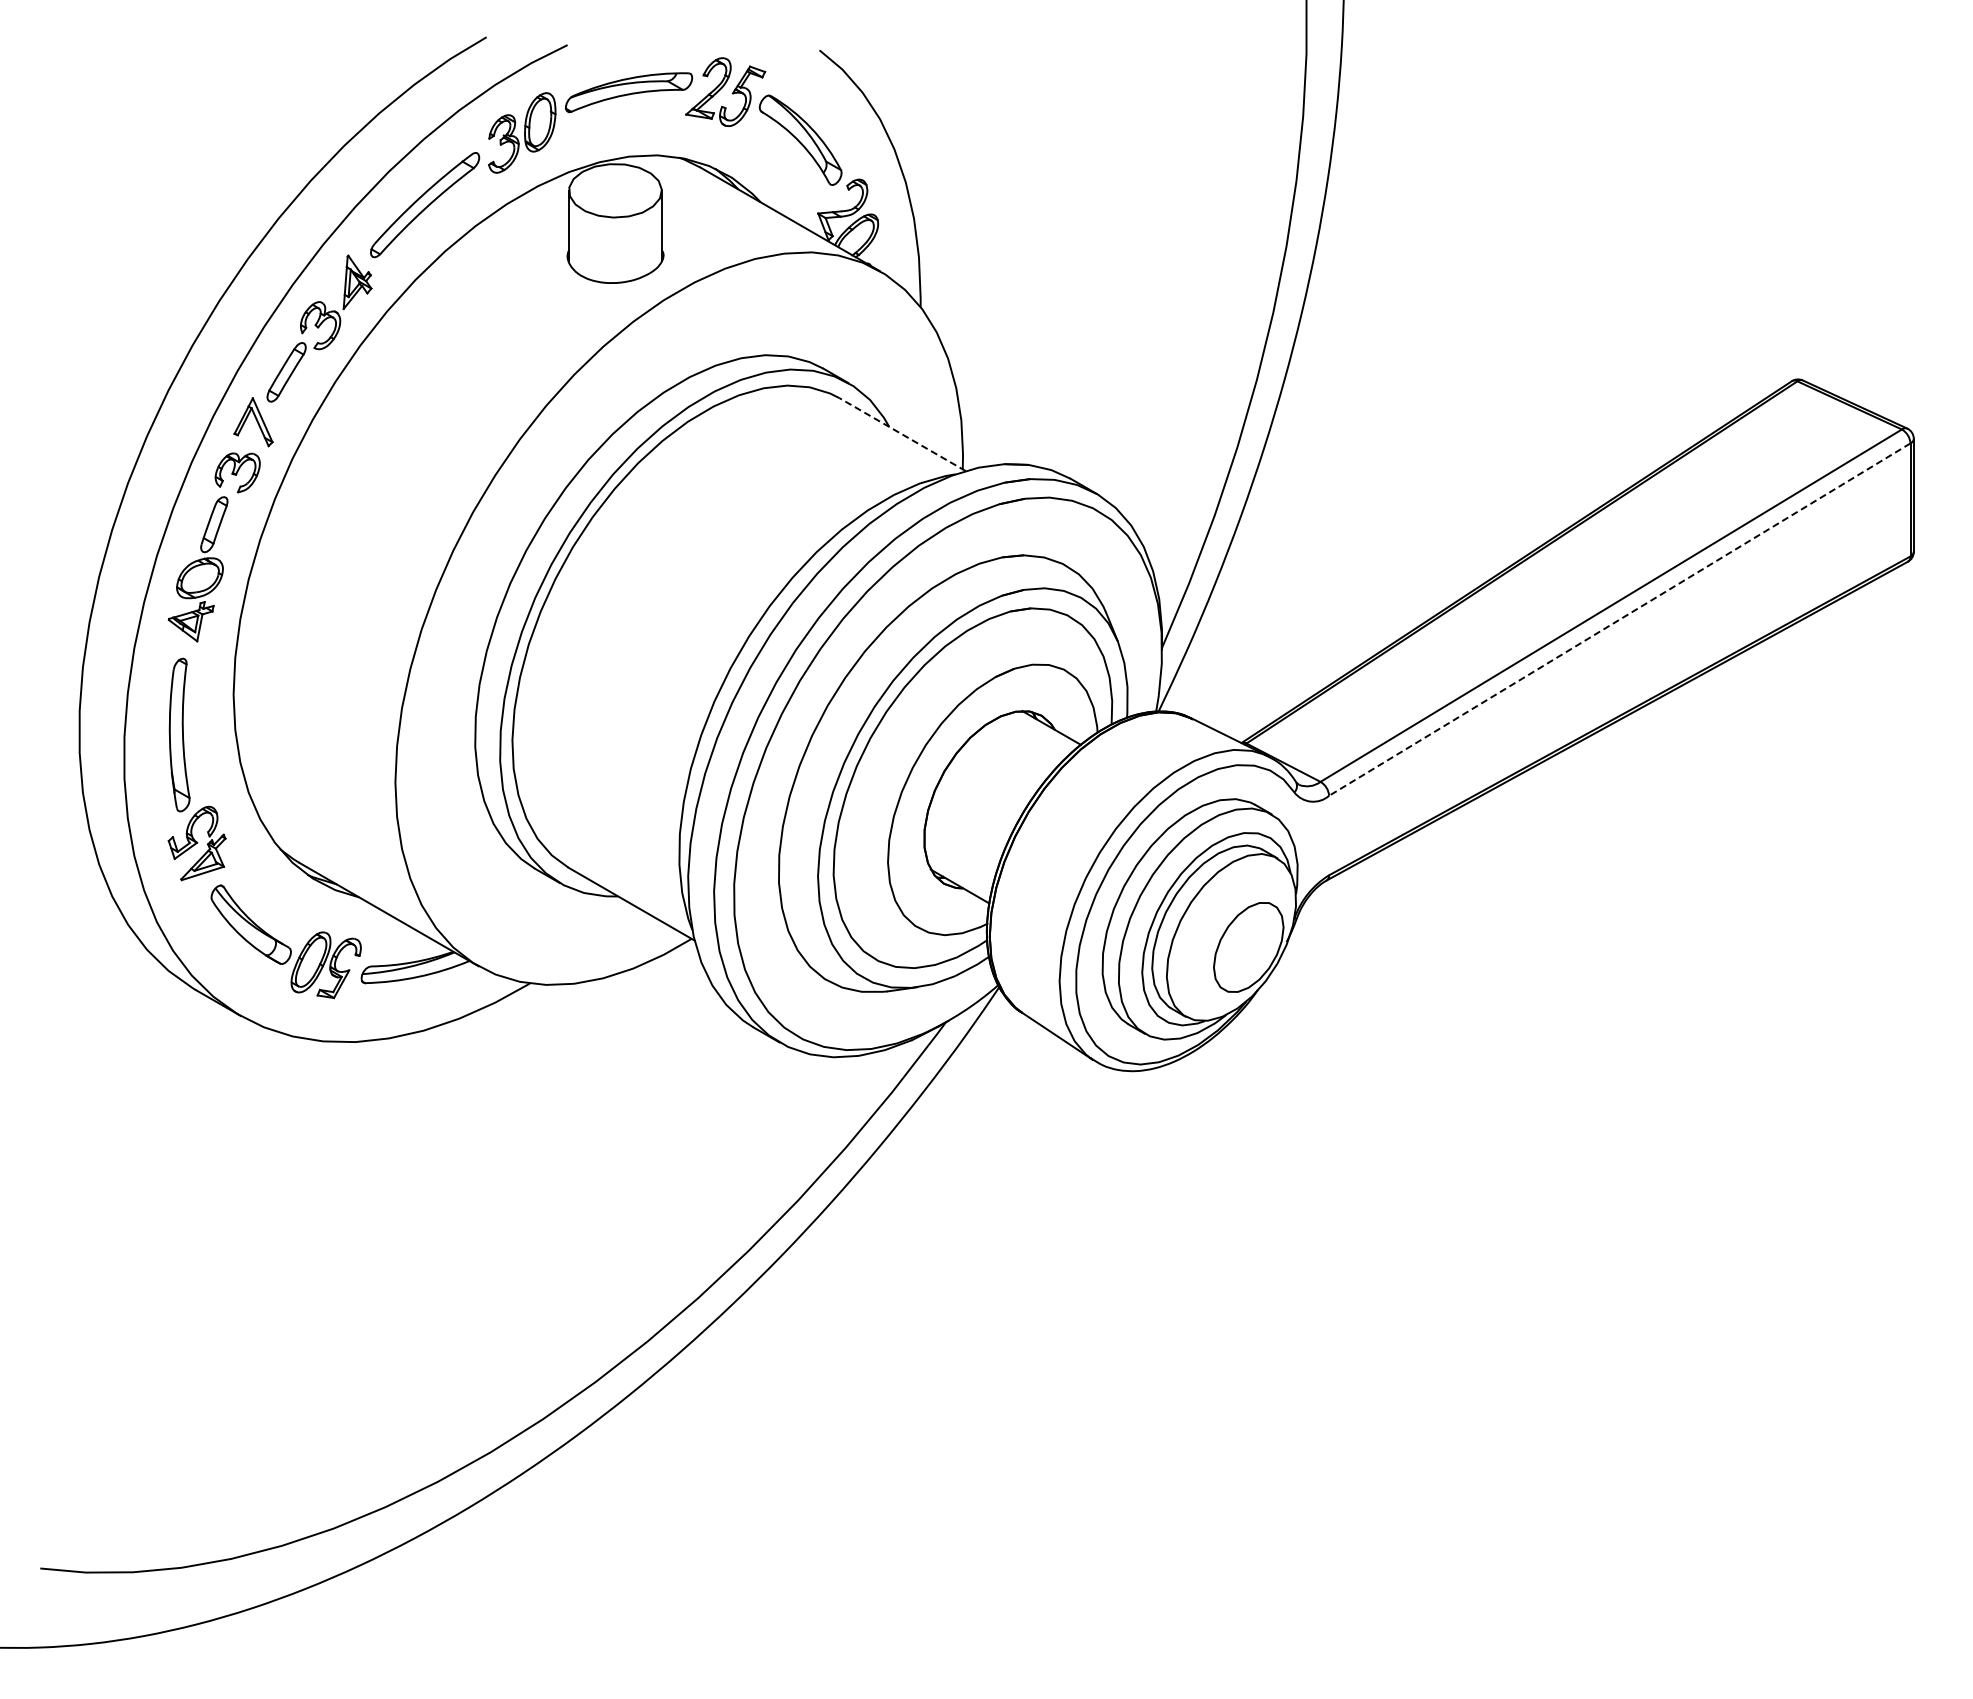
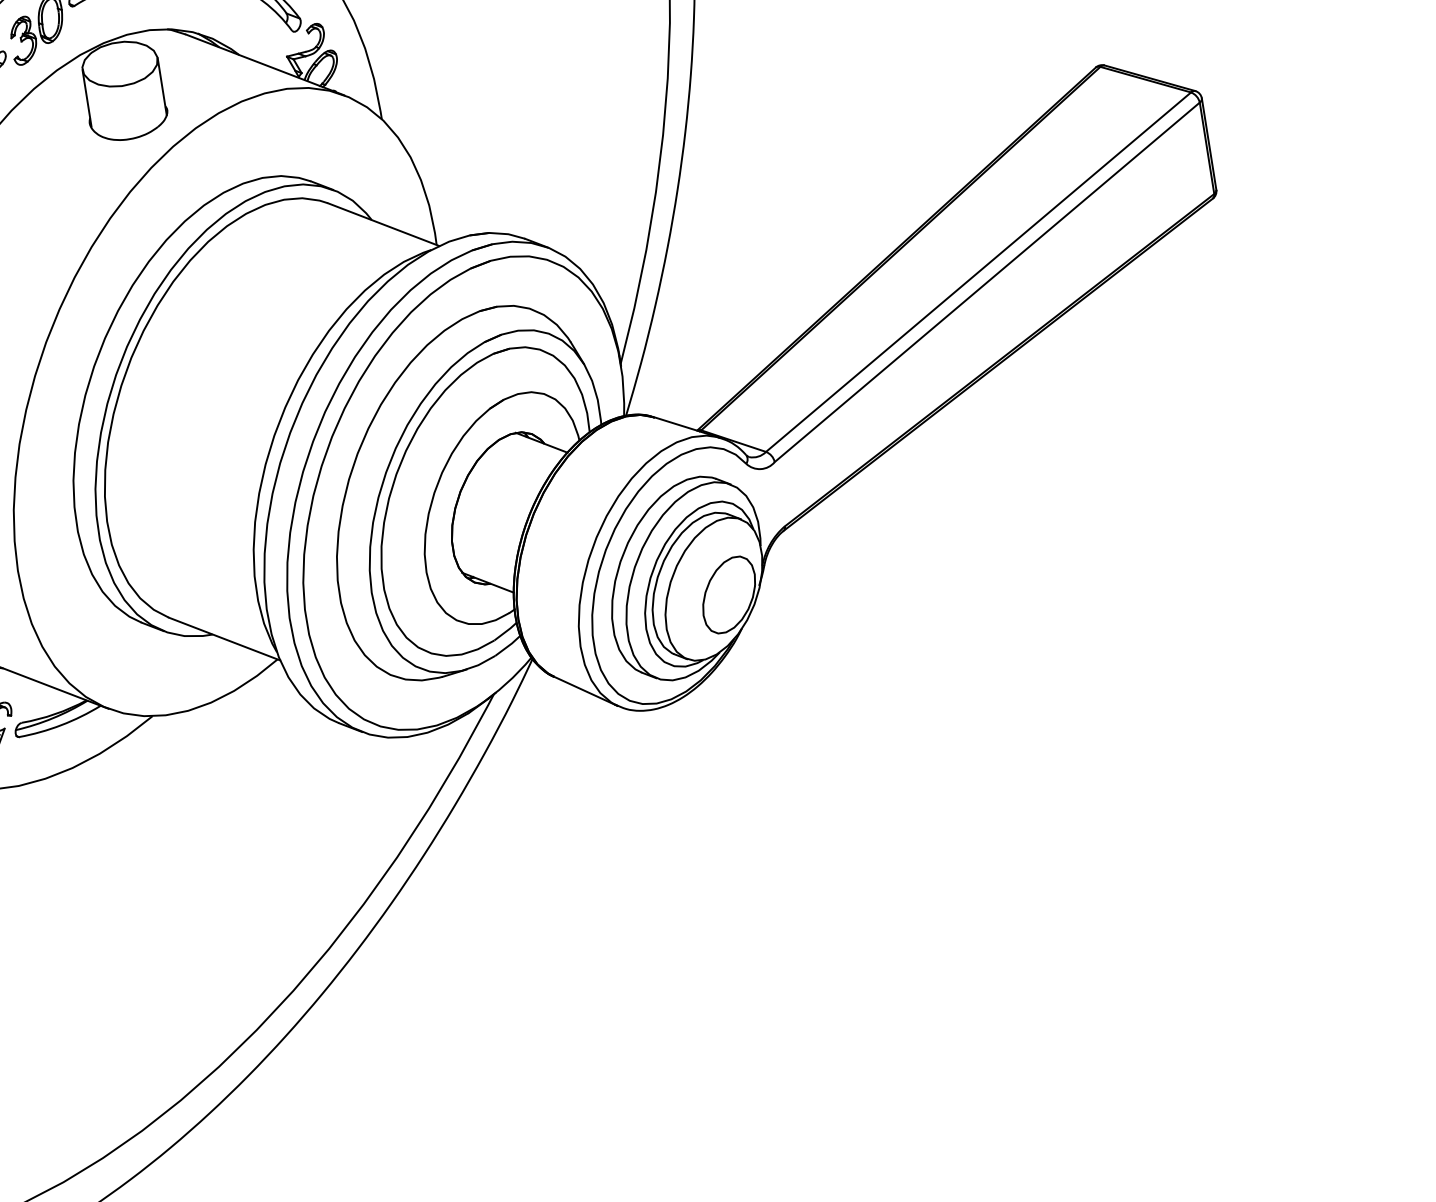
line: (902, 434) -> (383, 224), dashed -> solid
line: (1619, 619) -> (987, 282), dashed -> solid

